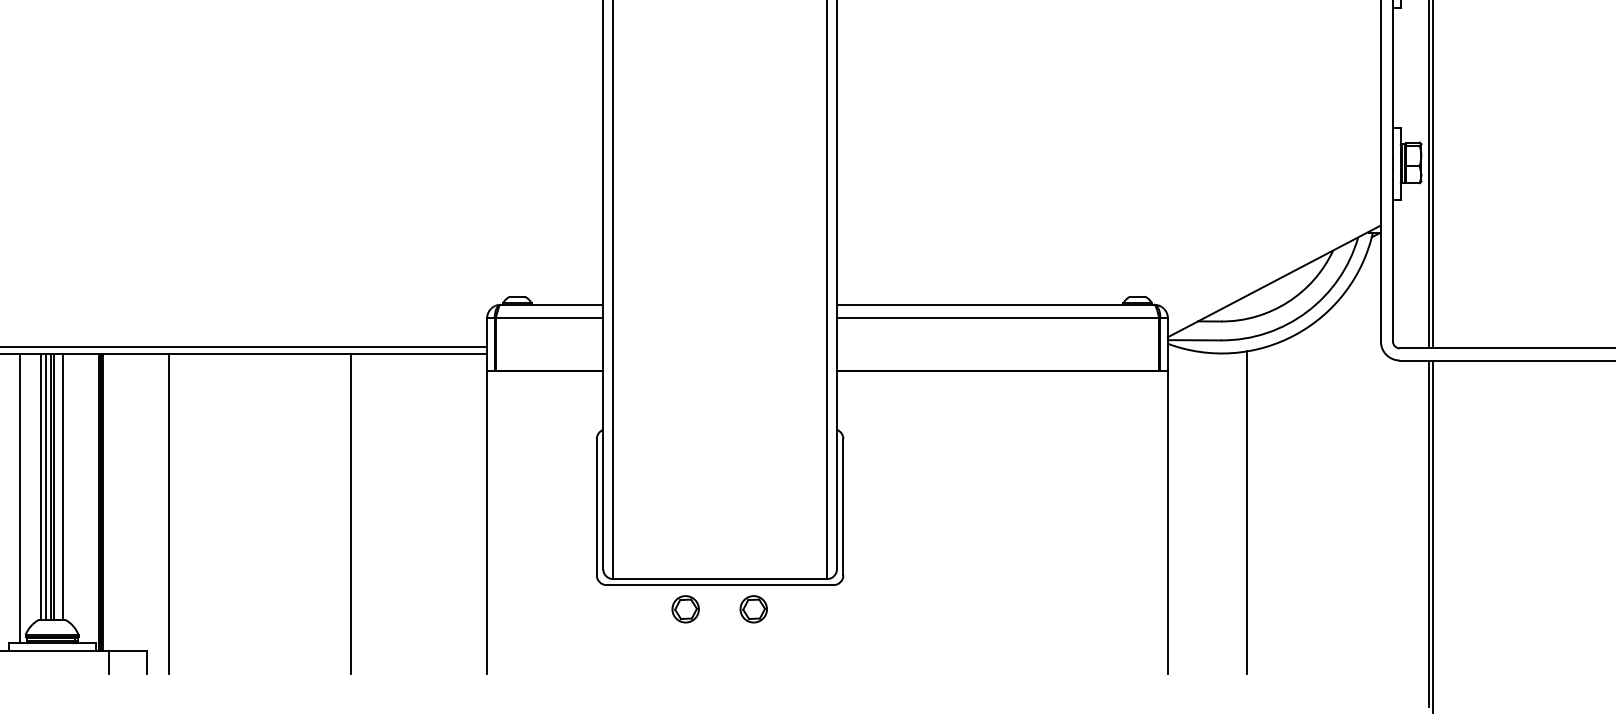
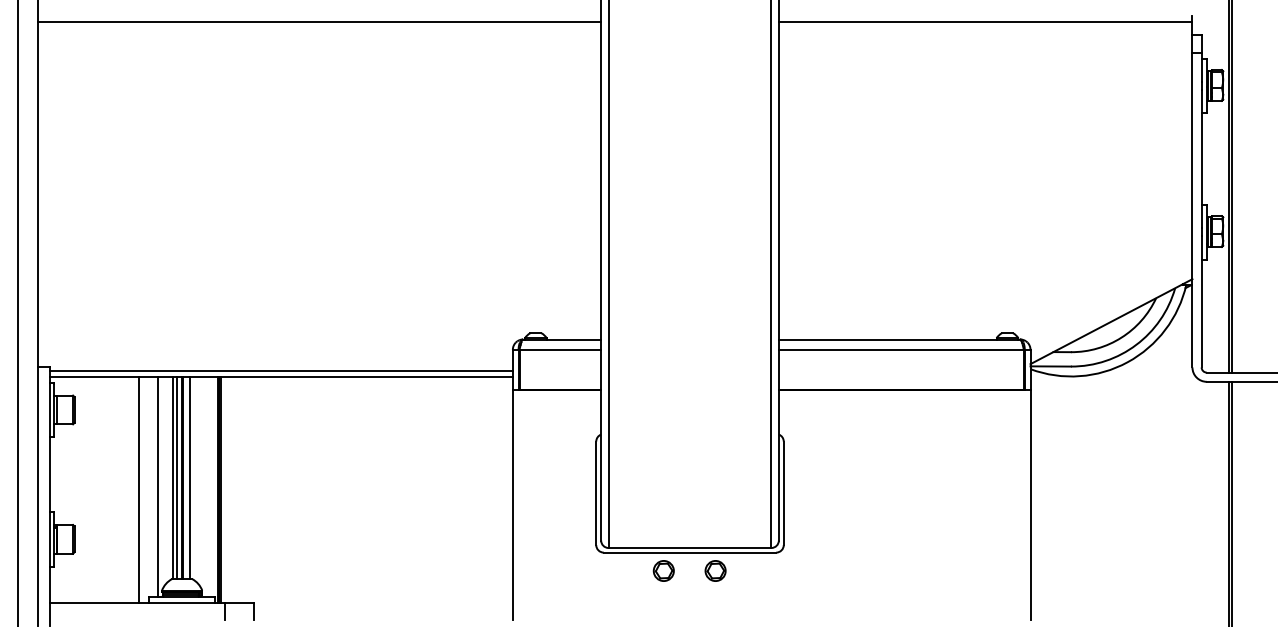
line: (1246, 511) -> (1090, 496), removed
line: (168, 512) -> (270, 497), removed
line: (351, 512) -> (409, 497), removed

